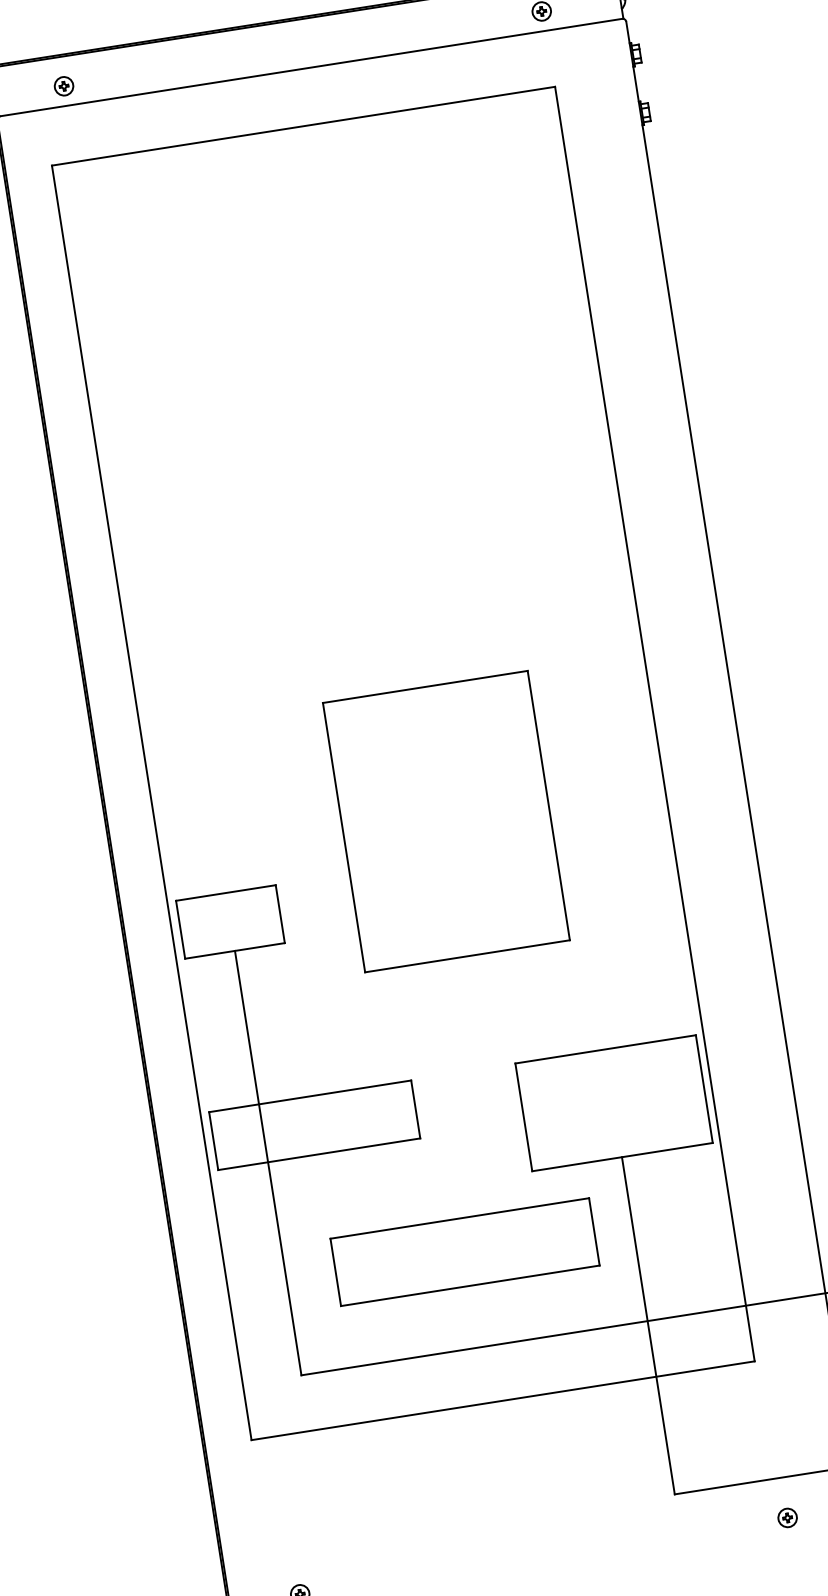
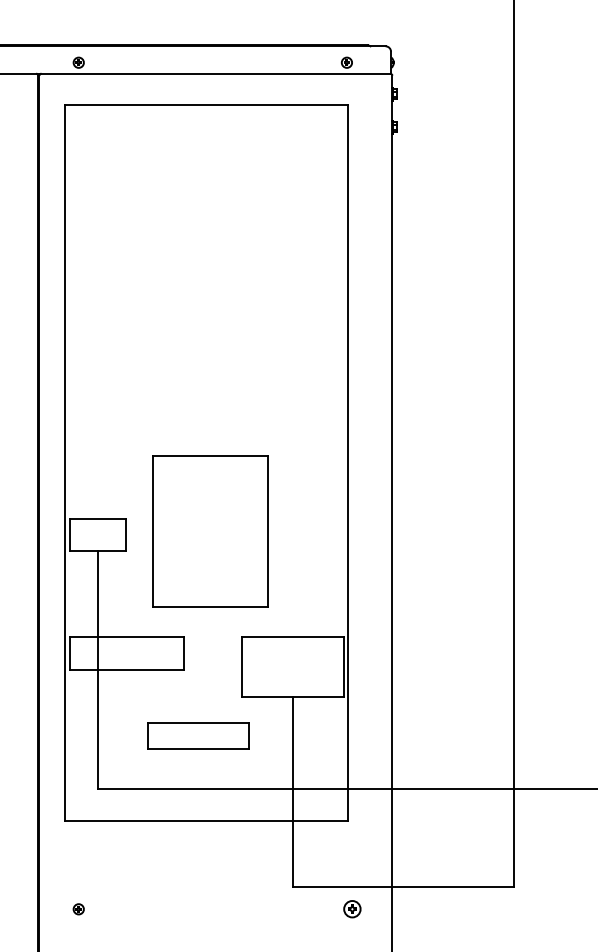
part: (446, 821) -> (210, 531), moved
part: (464, 1251) -> (198, 735), size x0.7
part: (787, 1518) -> (352, 909), size x1.6

